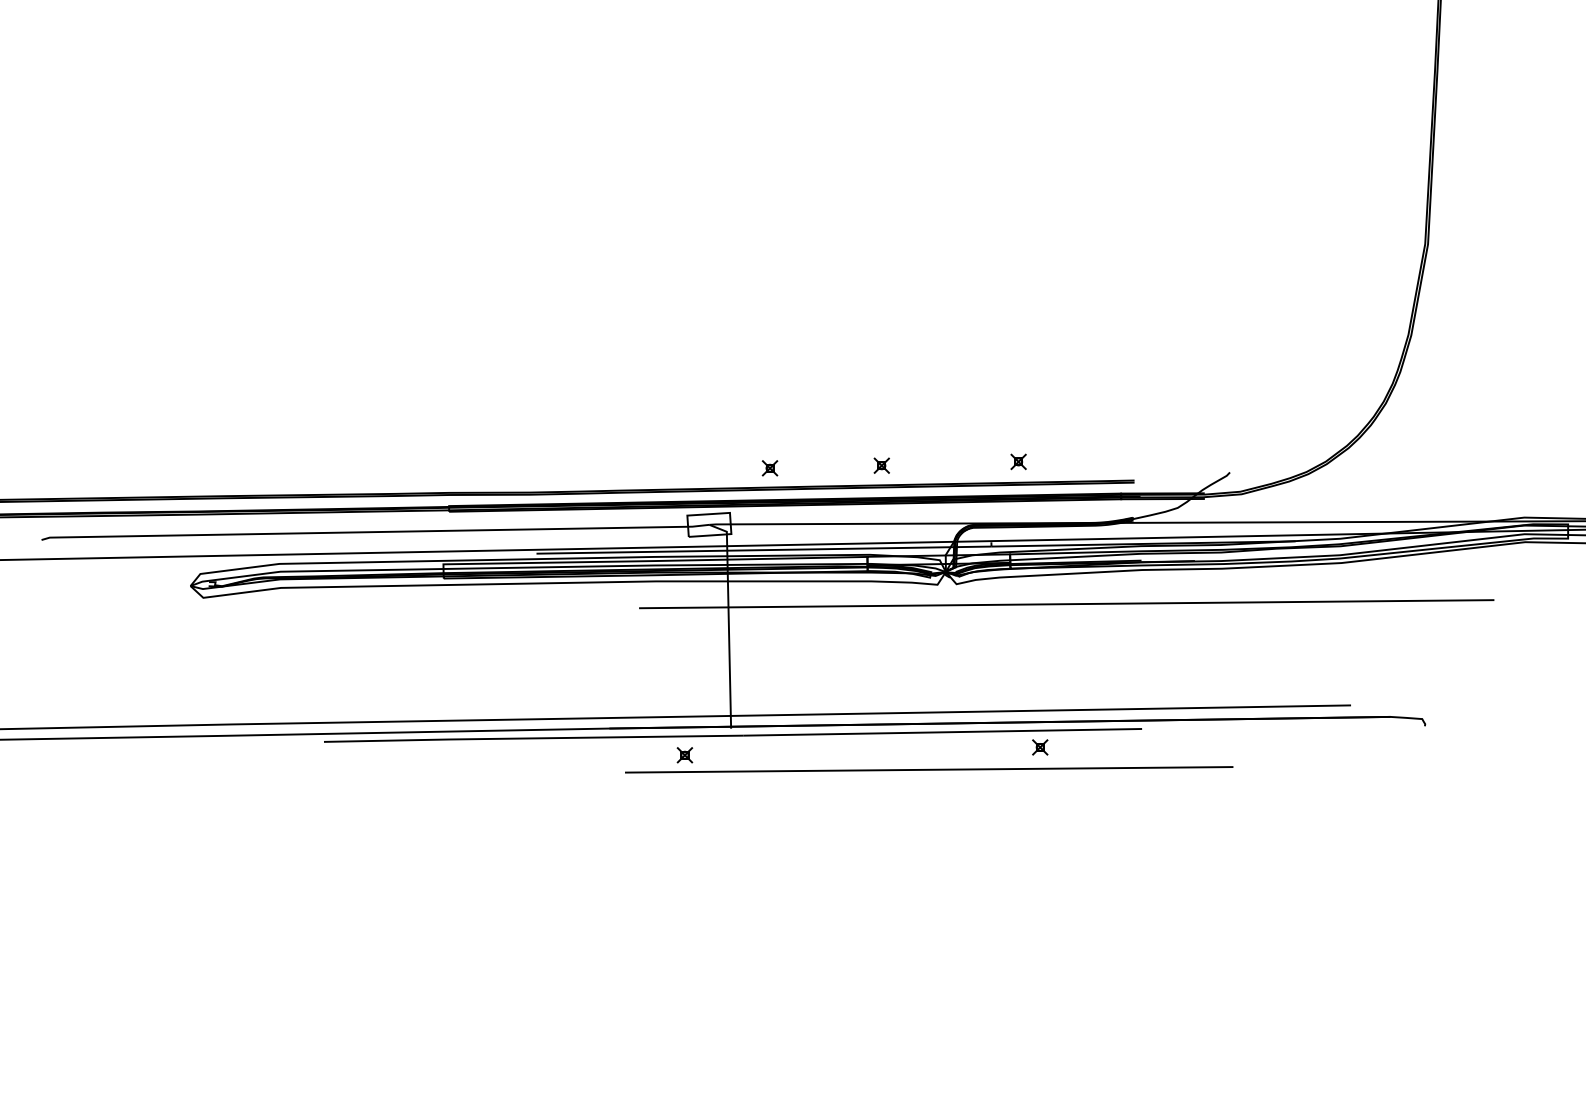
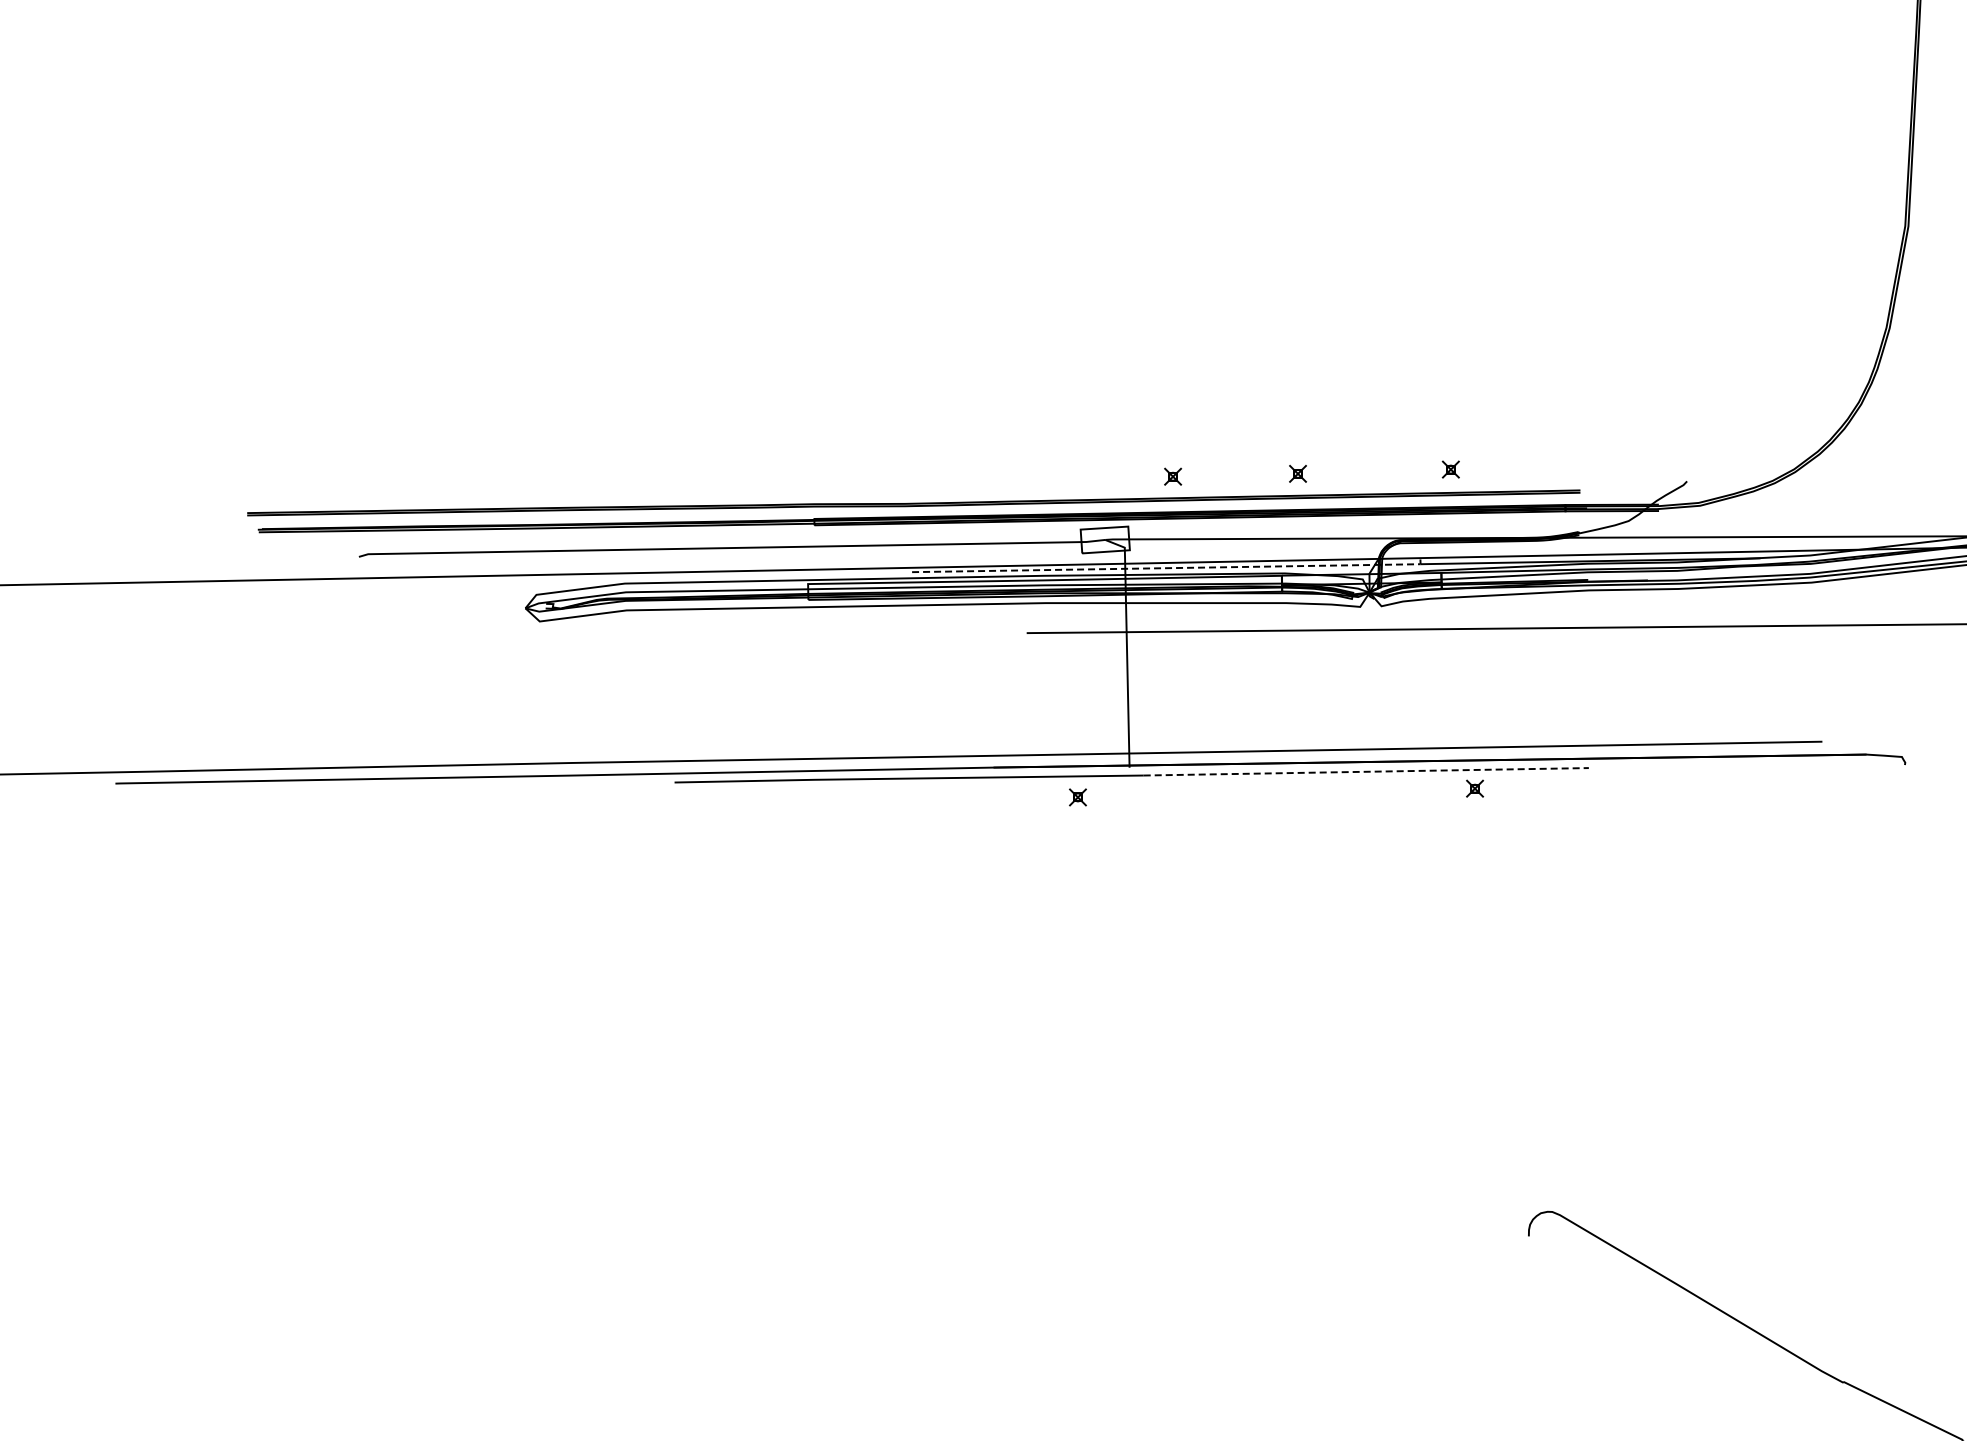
line: (764, 550) -> (1166, 568), solid -> dashed
line: (943, 732) -> (1366, 771), solid -> dashed
line: (928, 769) -> (1350, 813), removed

